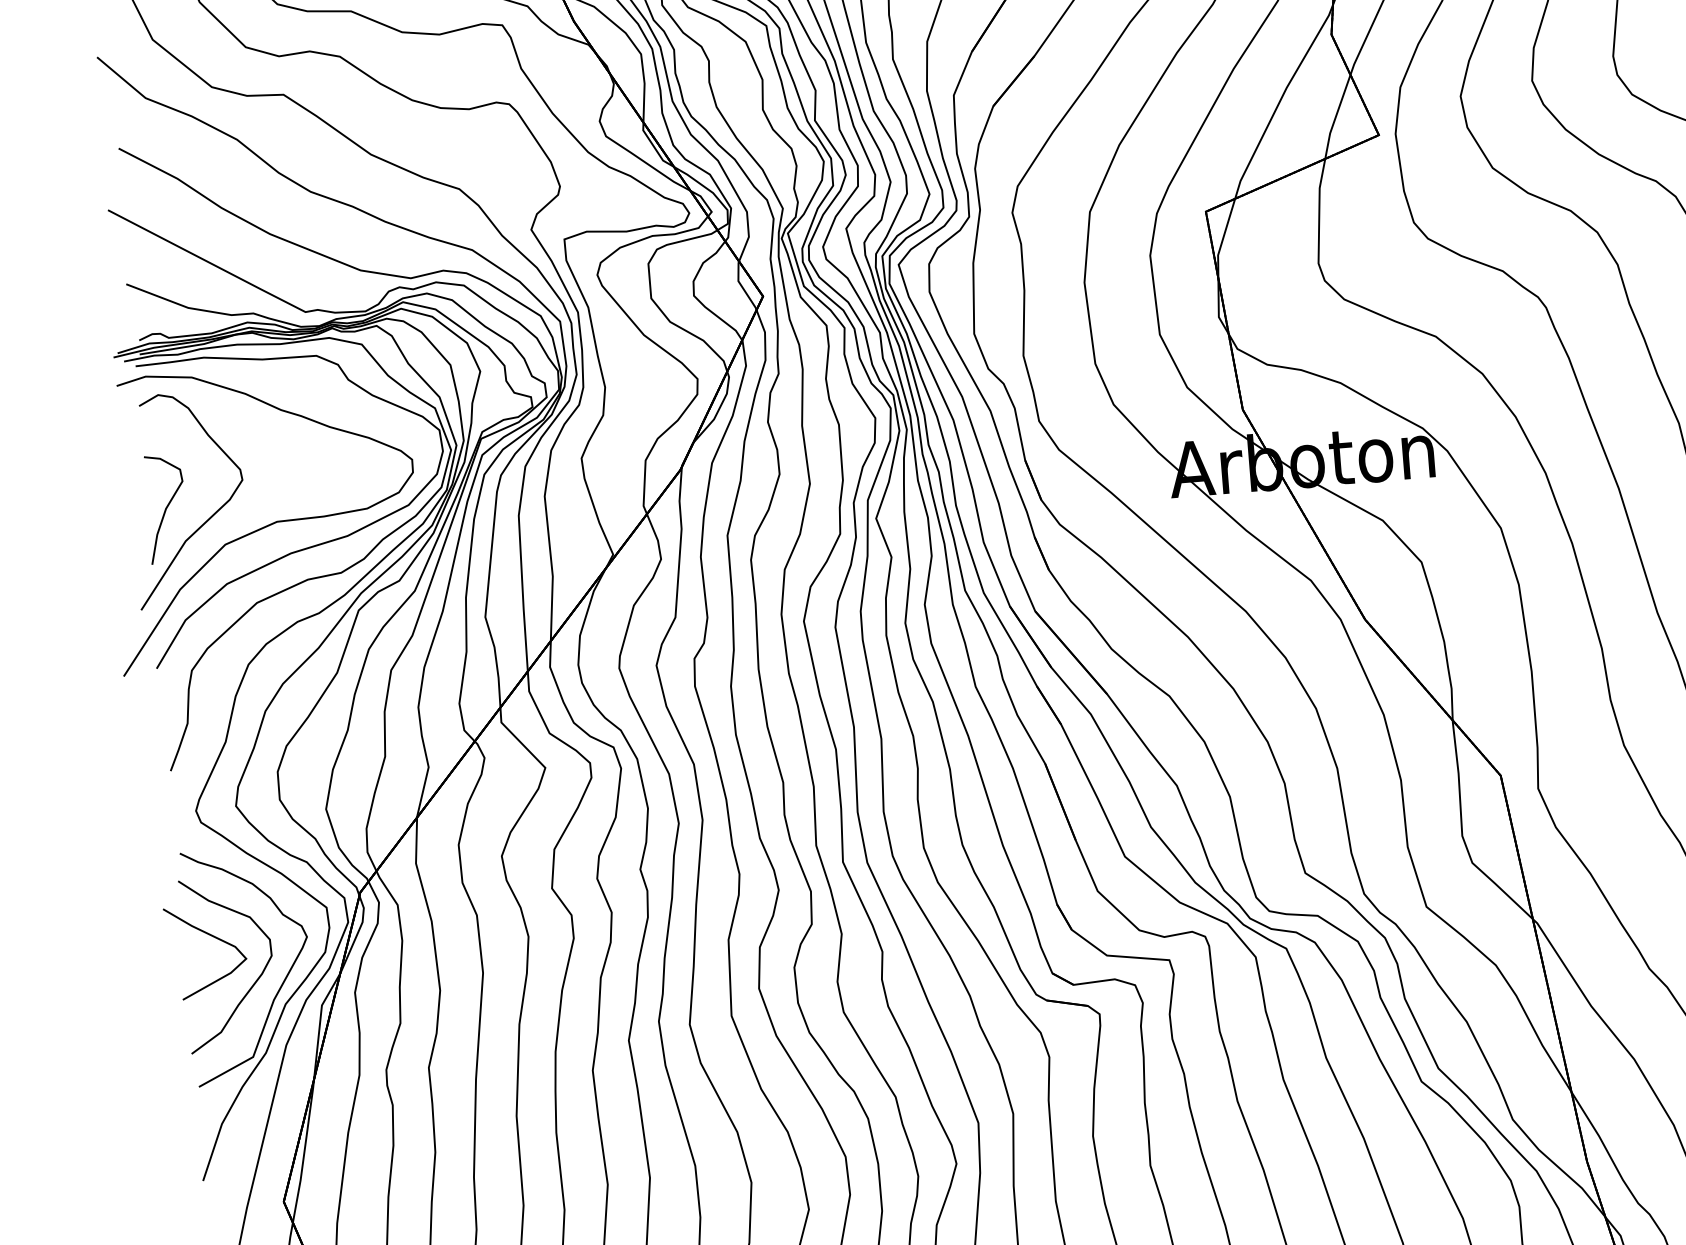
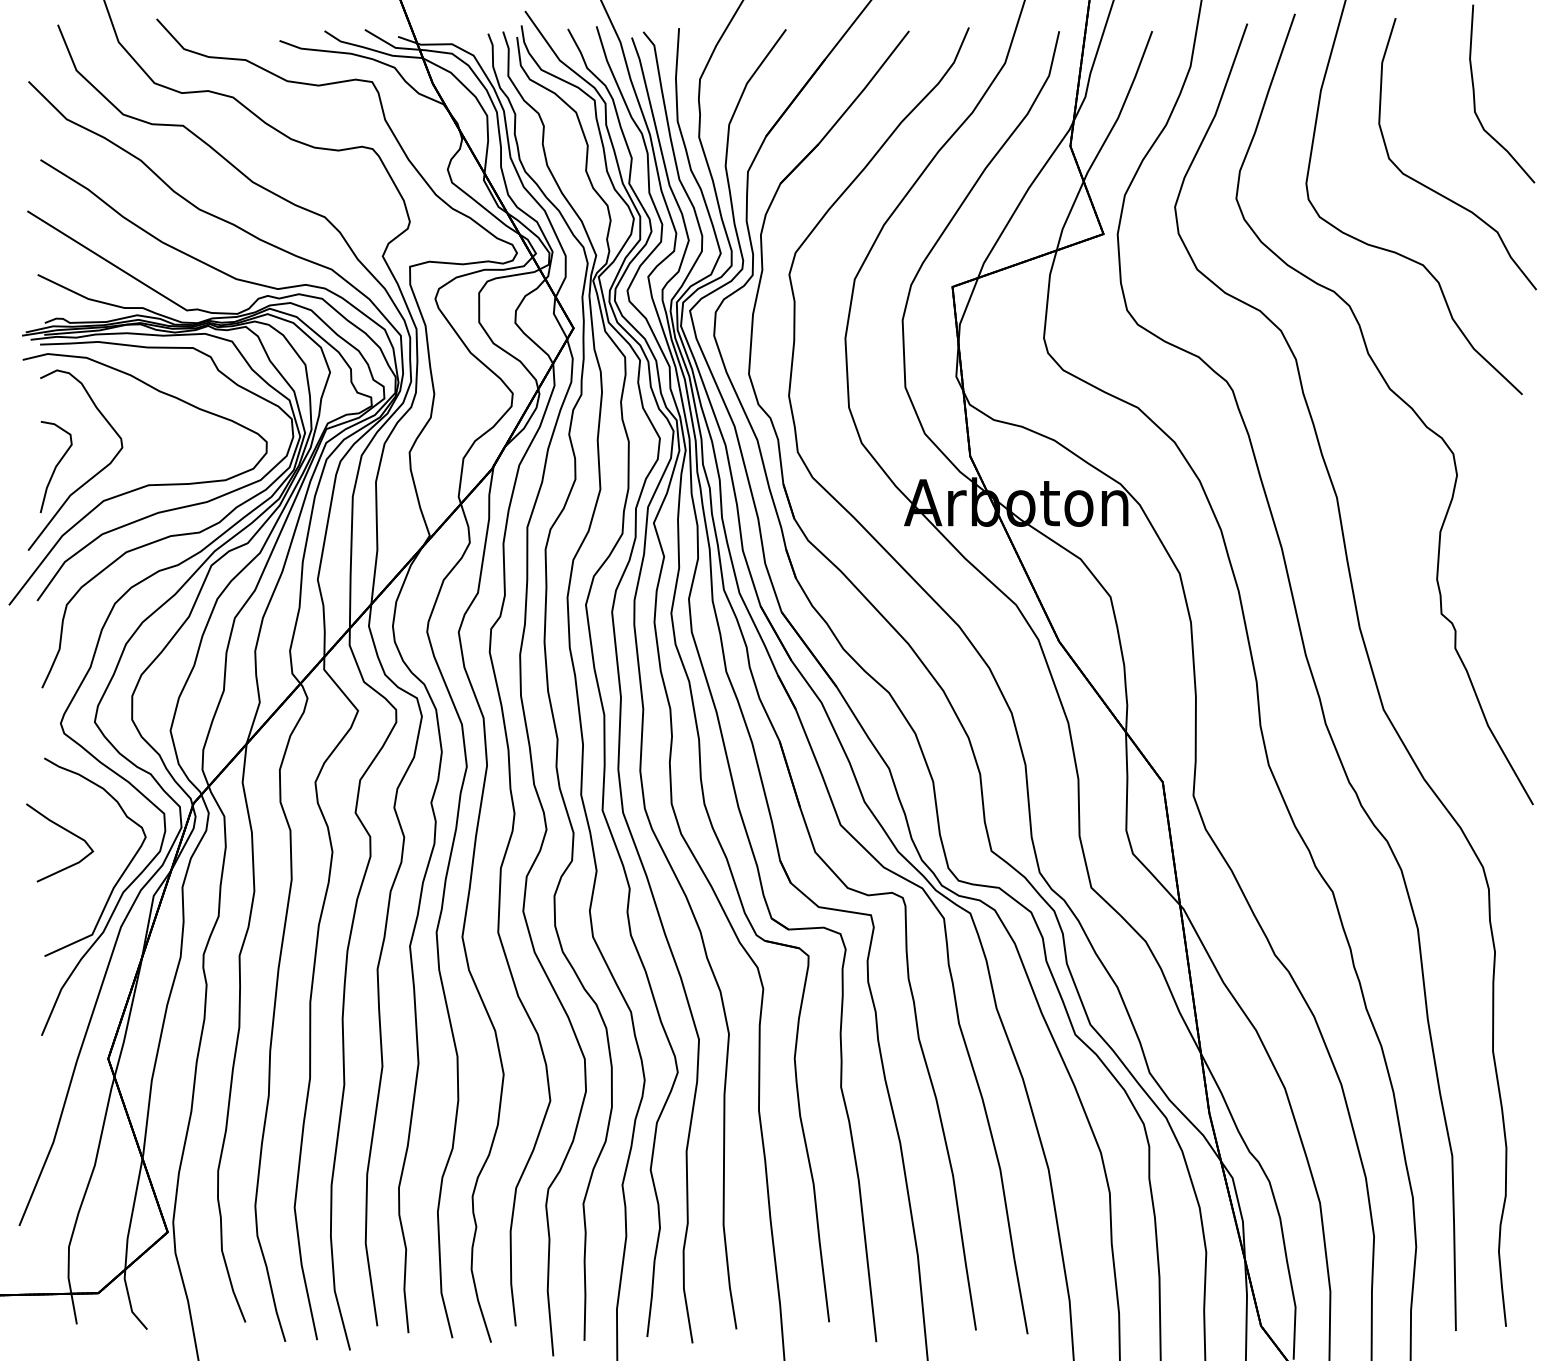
curve: (252, 984) -> (96, 873), removed

